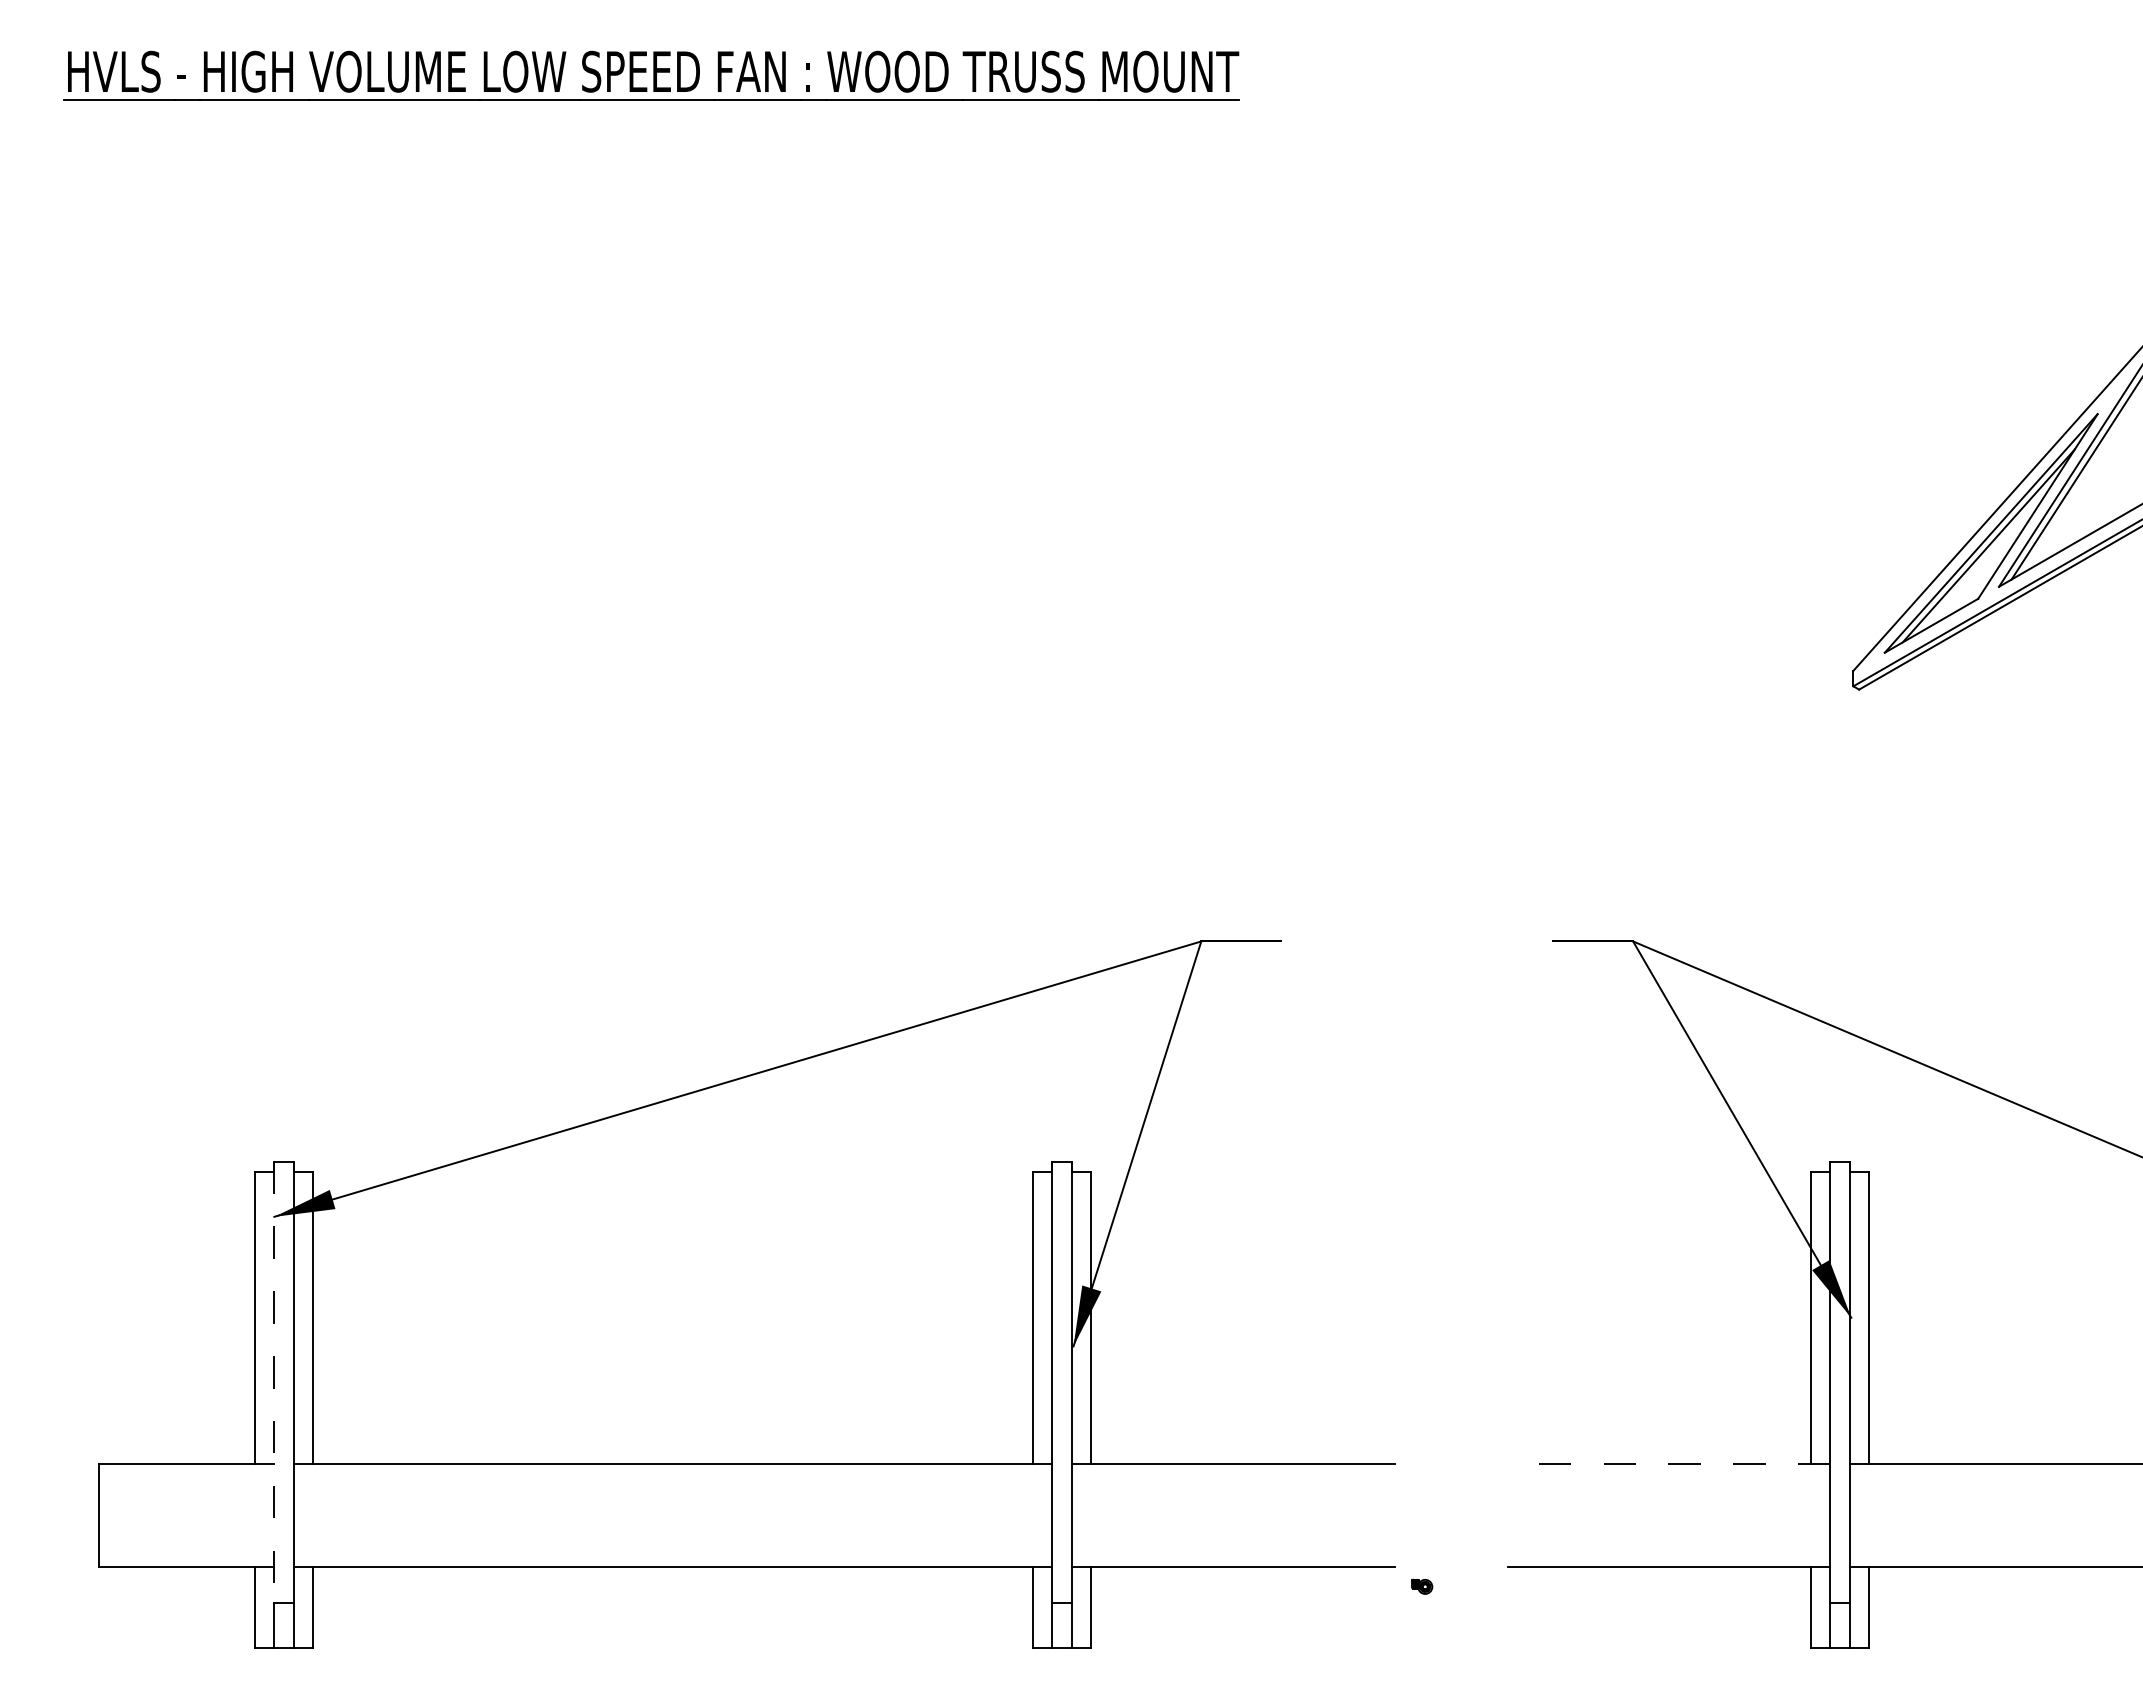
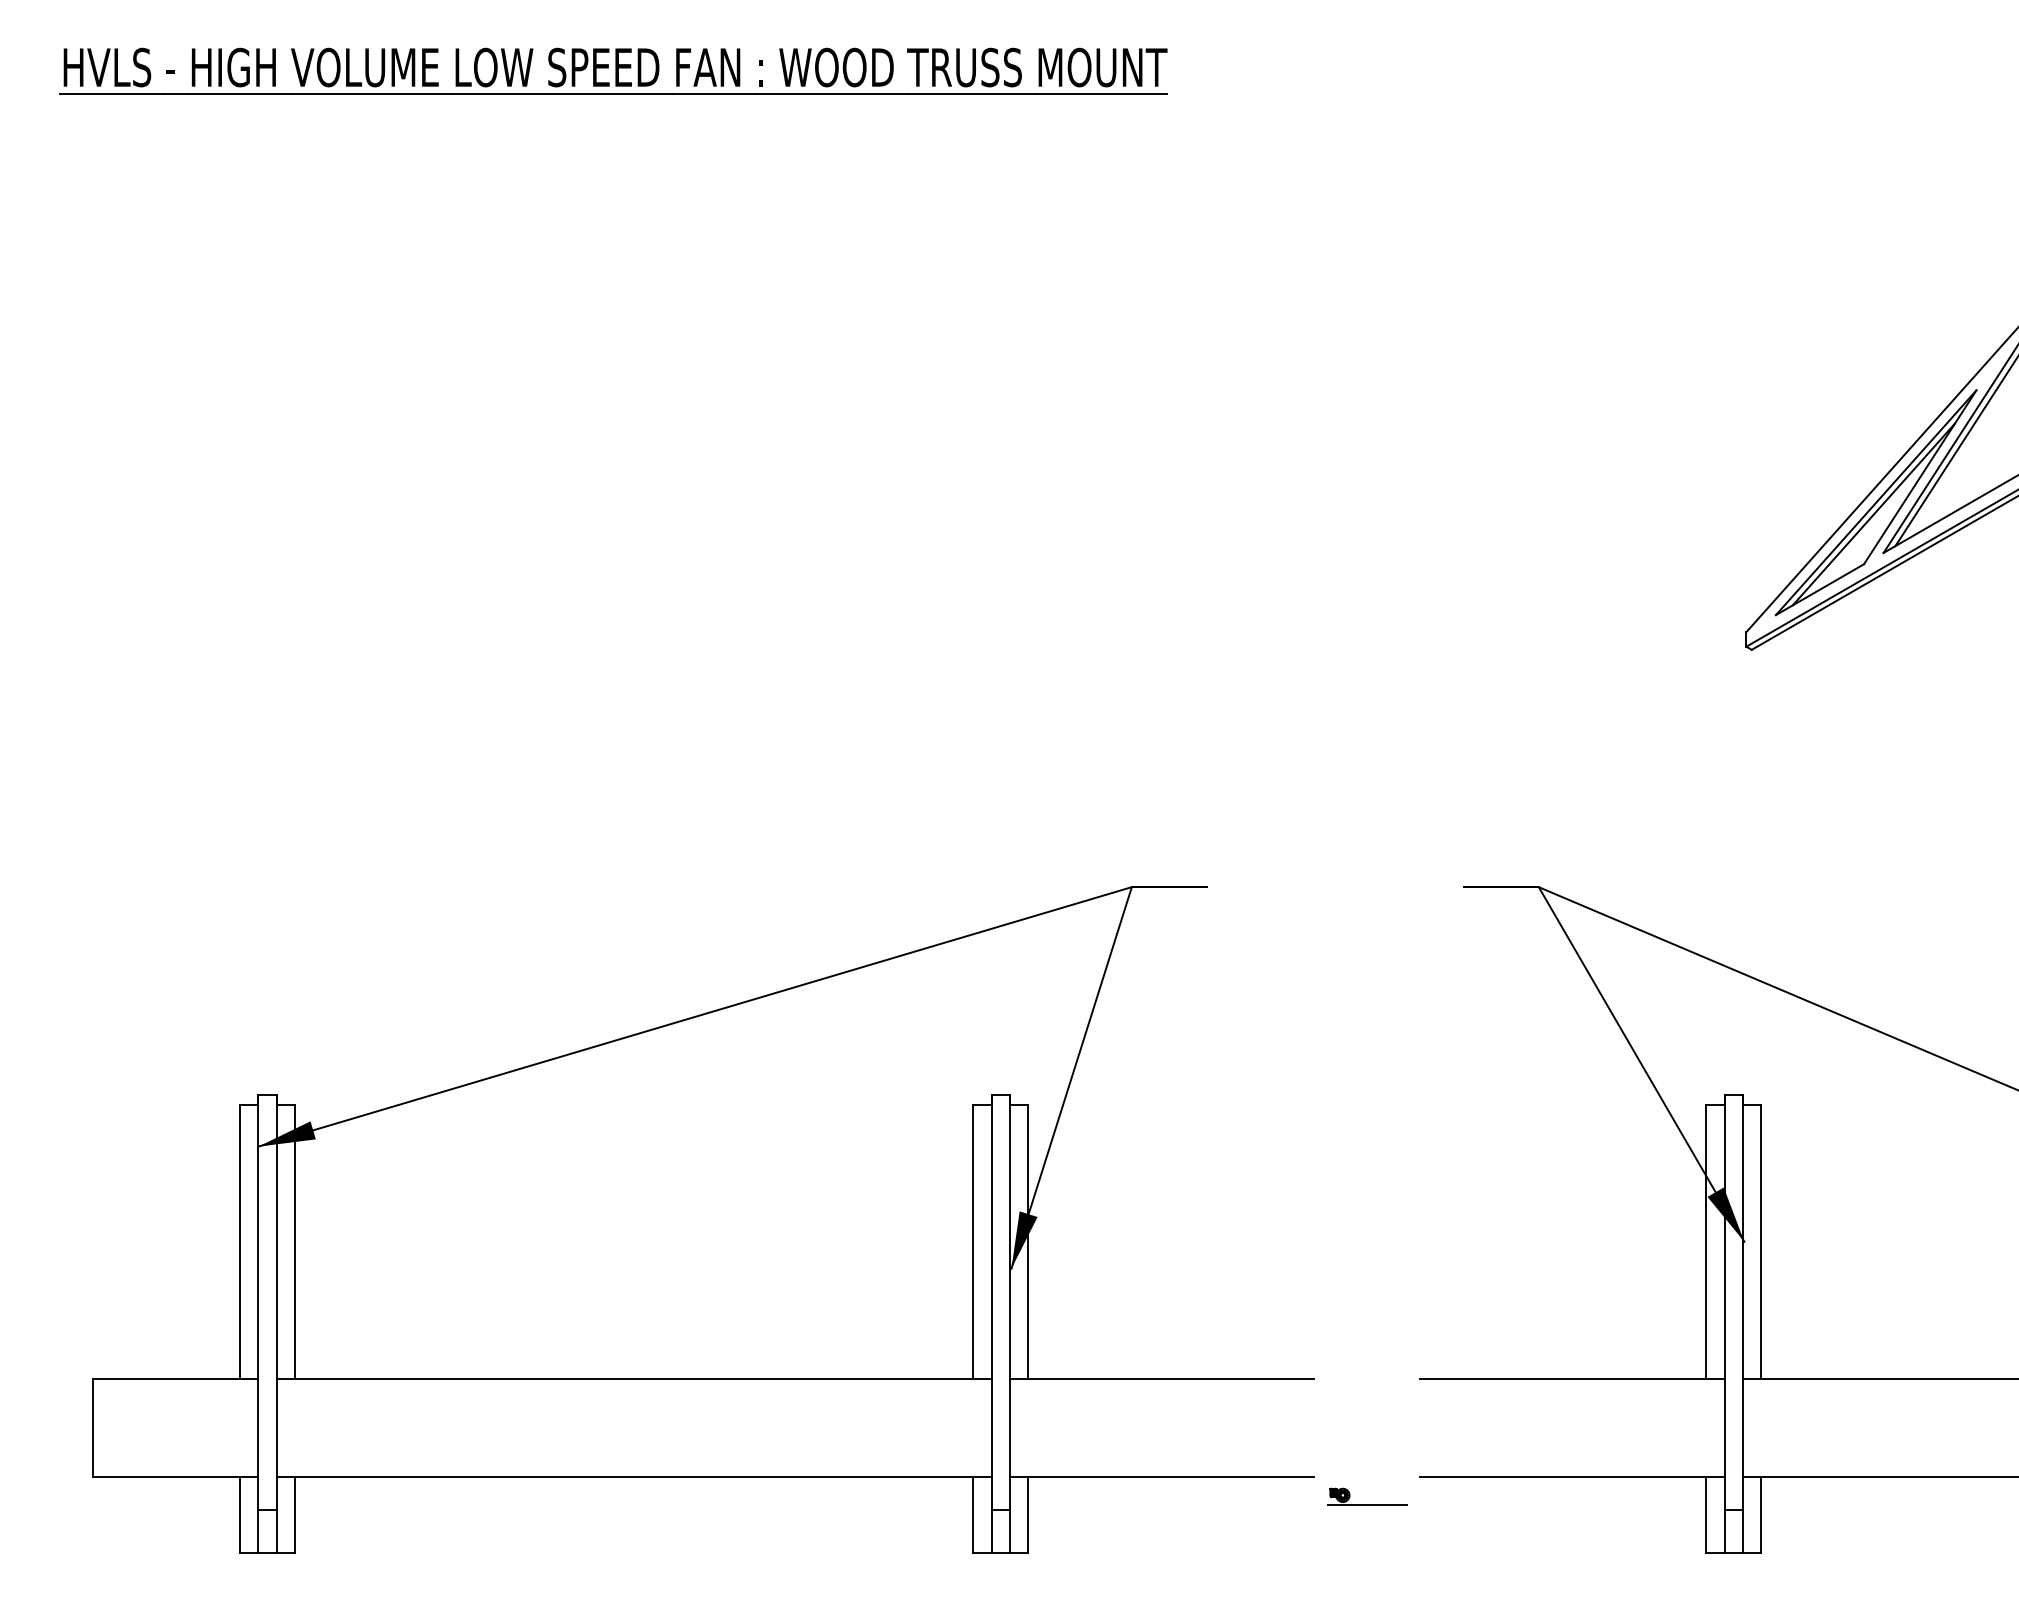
line: (274, 1382) -> (258, 1302), dashed -> solid
line: (1668, 1463) -> (1572, 1379), dashed -> solid
line: (1451, 1596) -> (1367, 1504), added

